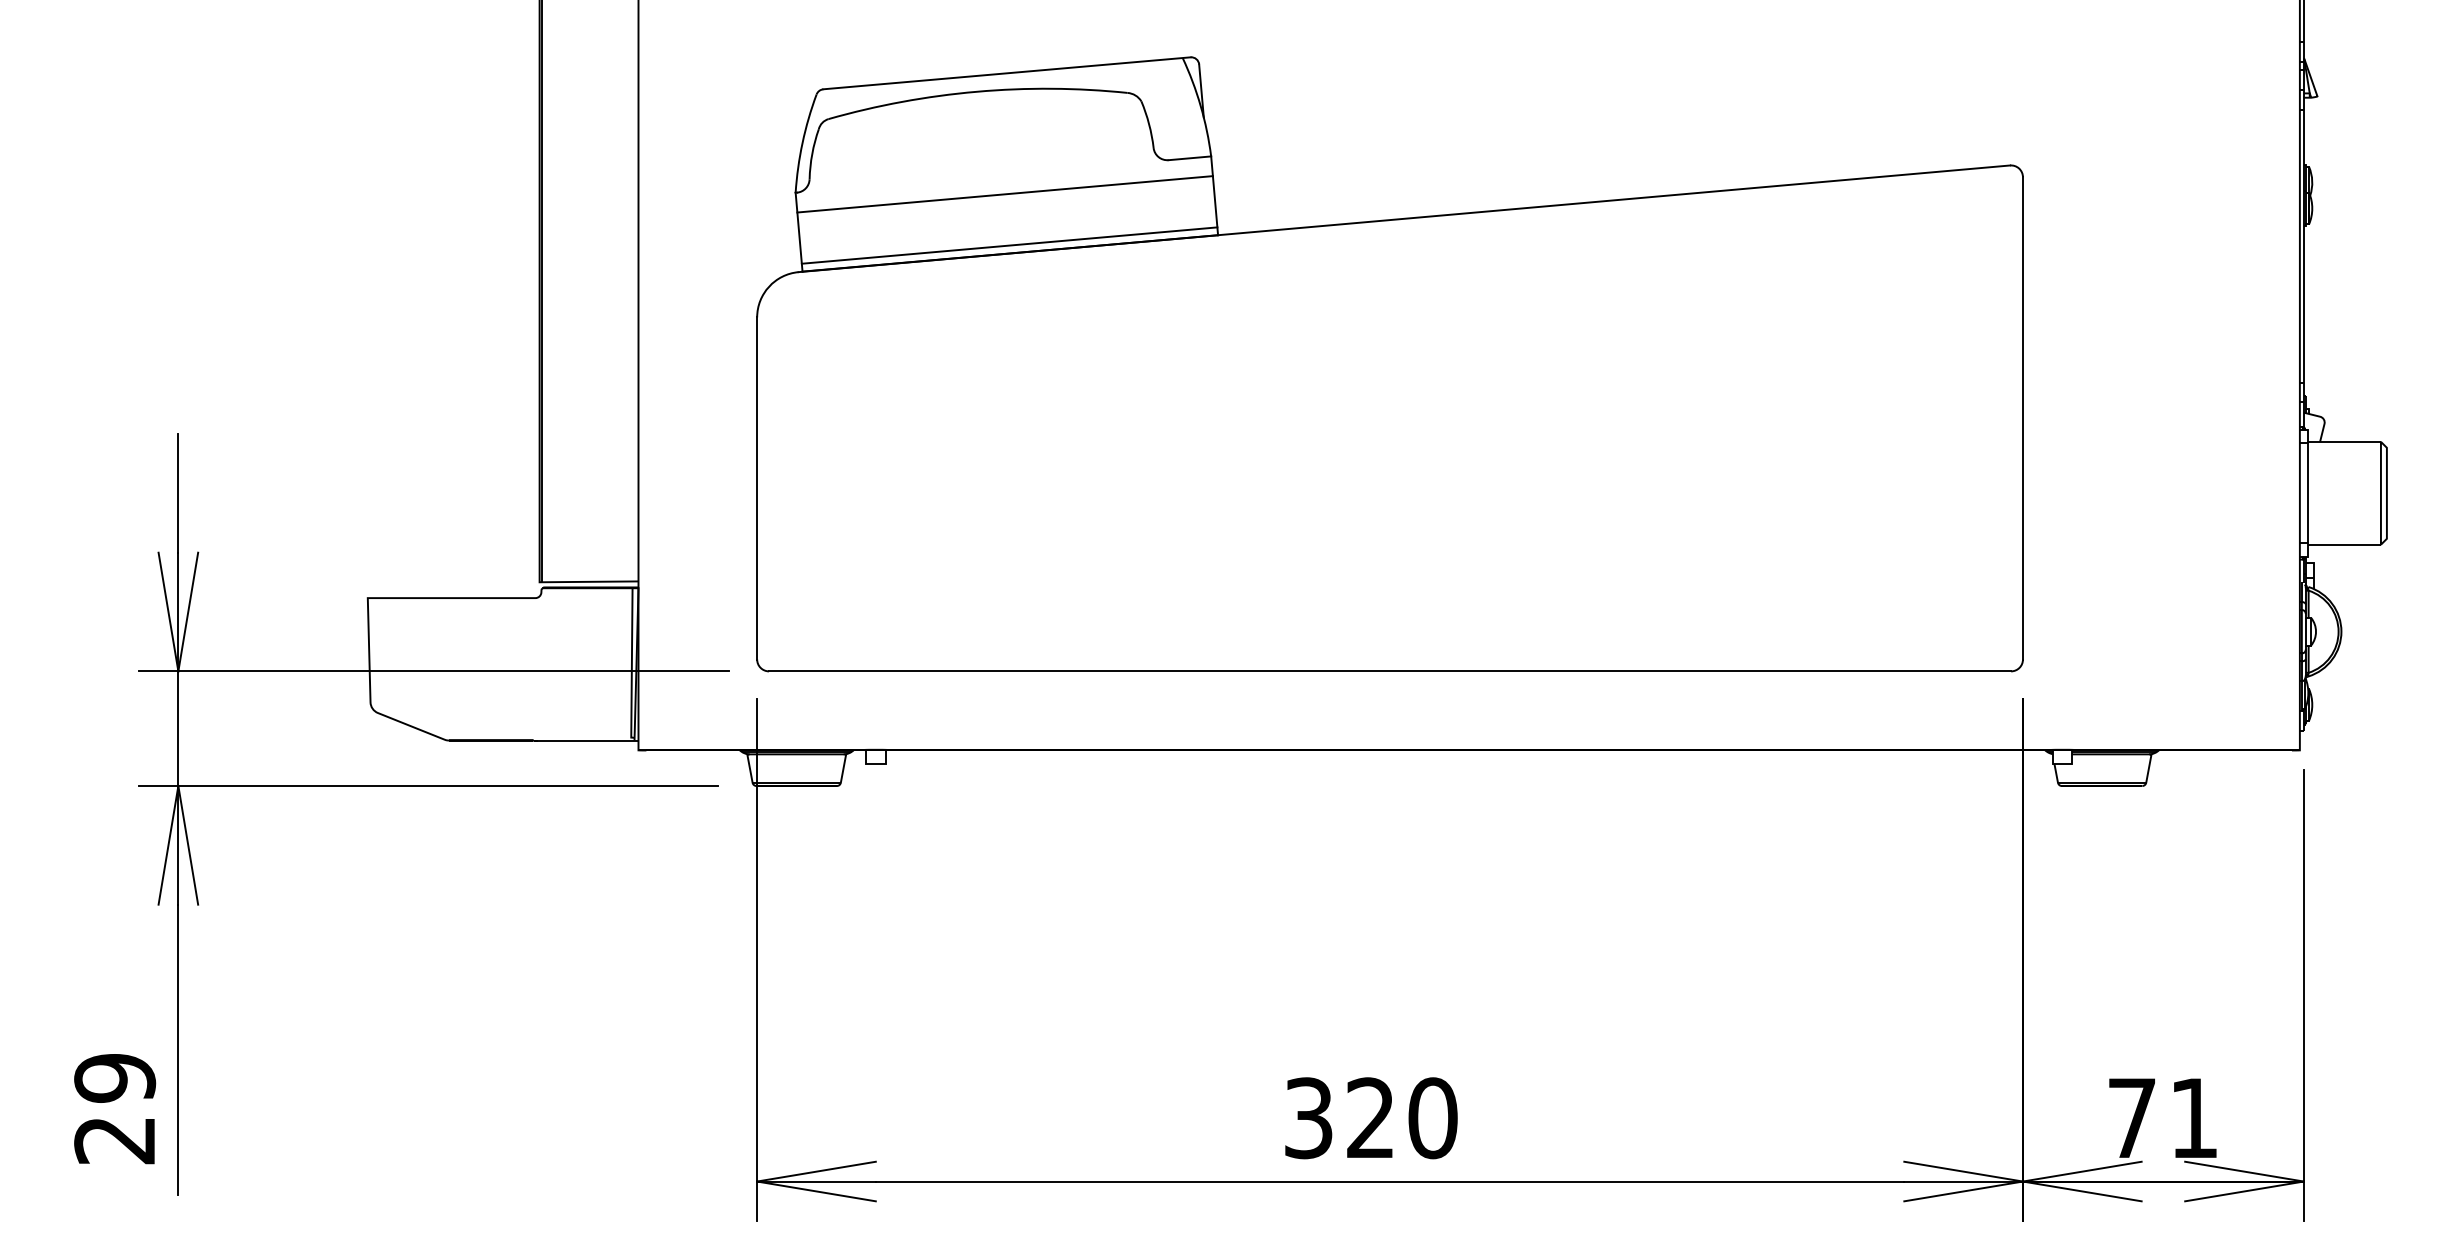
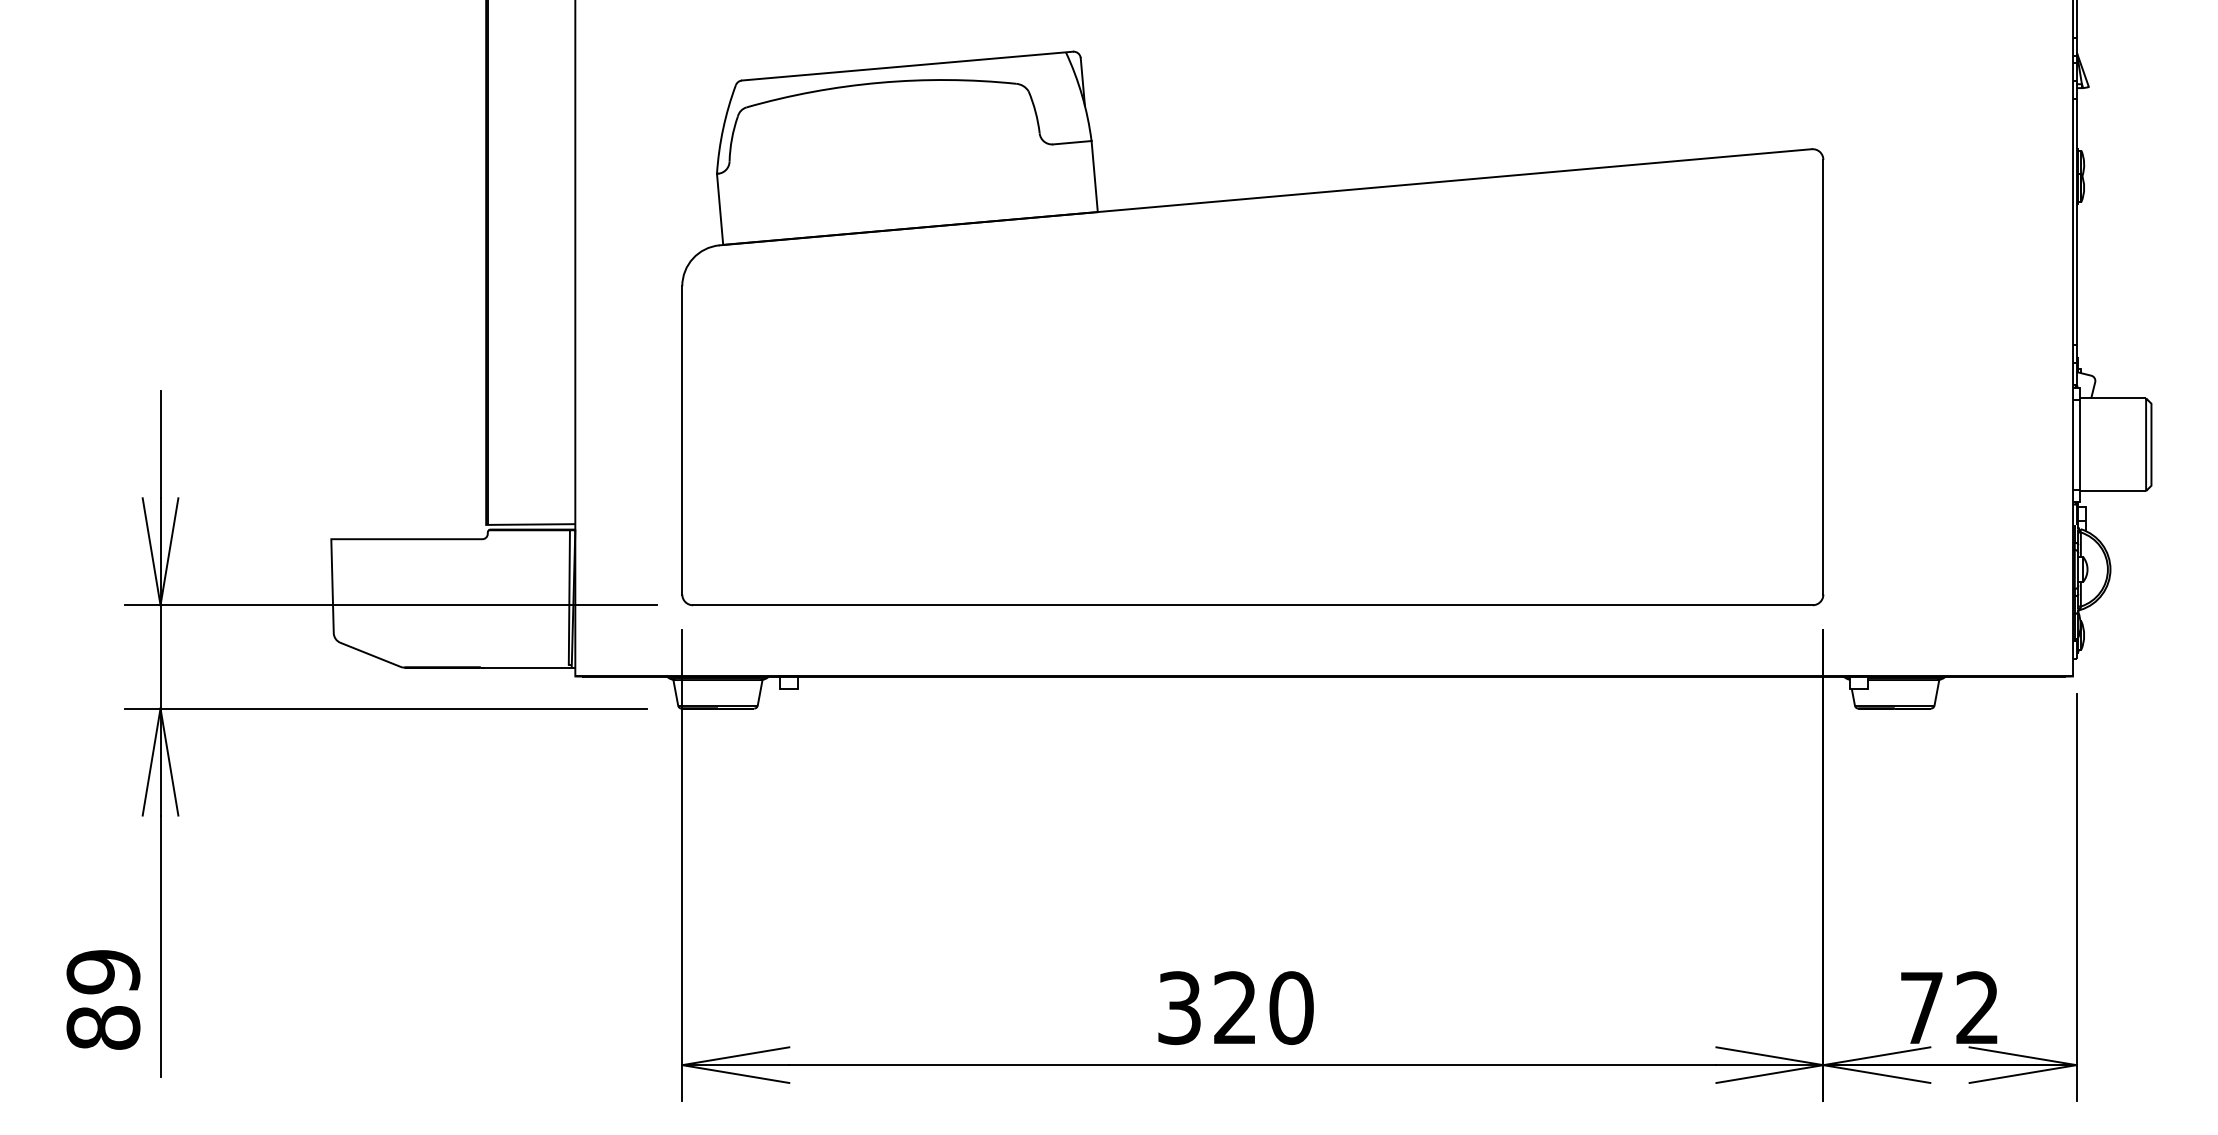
line: (1004, 193) -> (905, 174), removed
line: (1009, 245) -> (909, 221), removed
text: (2192, 1117) -> (1976, 1007), 71 -> 72
text: (115, 1139) -> (103, 1027), 29 -> 89

